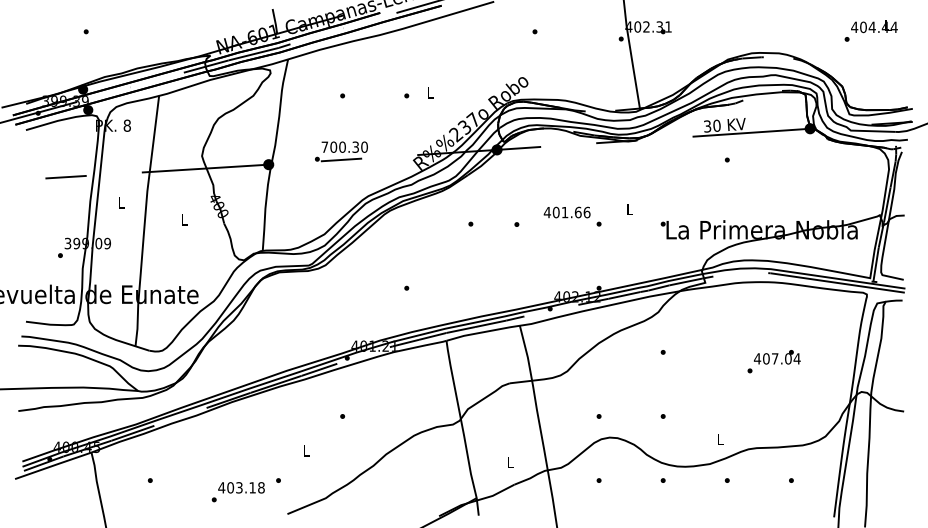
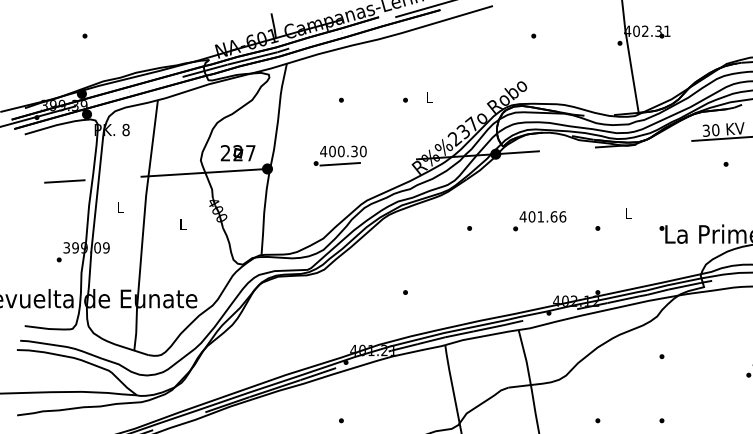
text: (324, 146) -> (323, 150), 700.30 -> 400.30
part: (239, 148) -> (238, 152), added
text: (566, 212) -> (542, 216), moved

